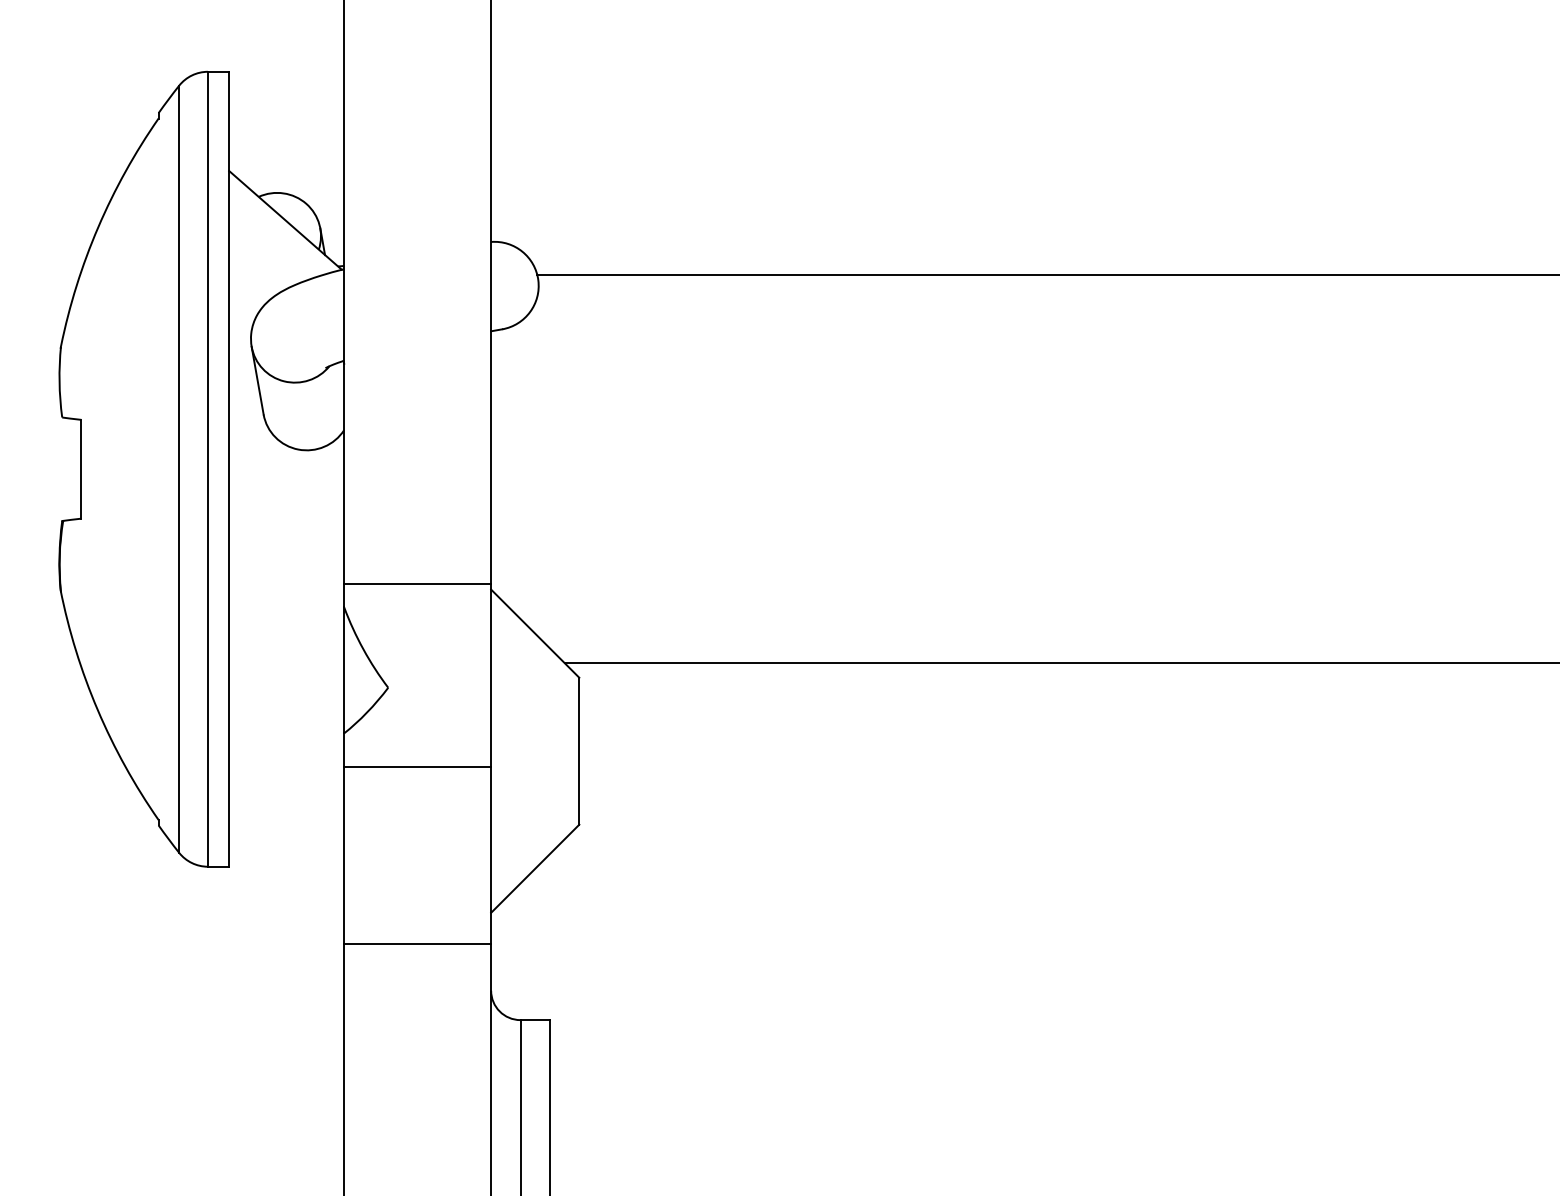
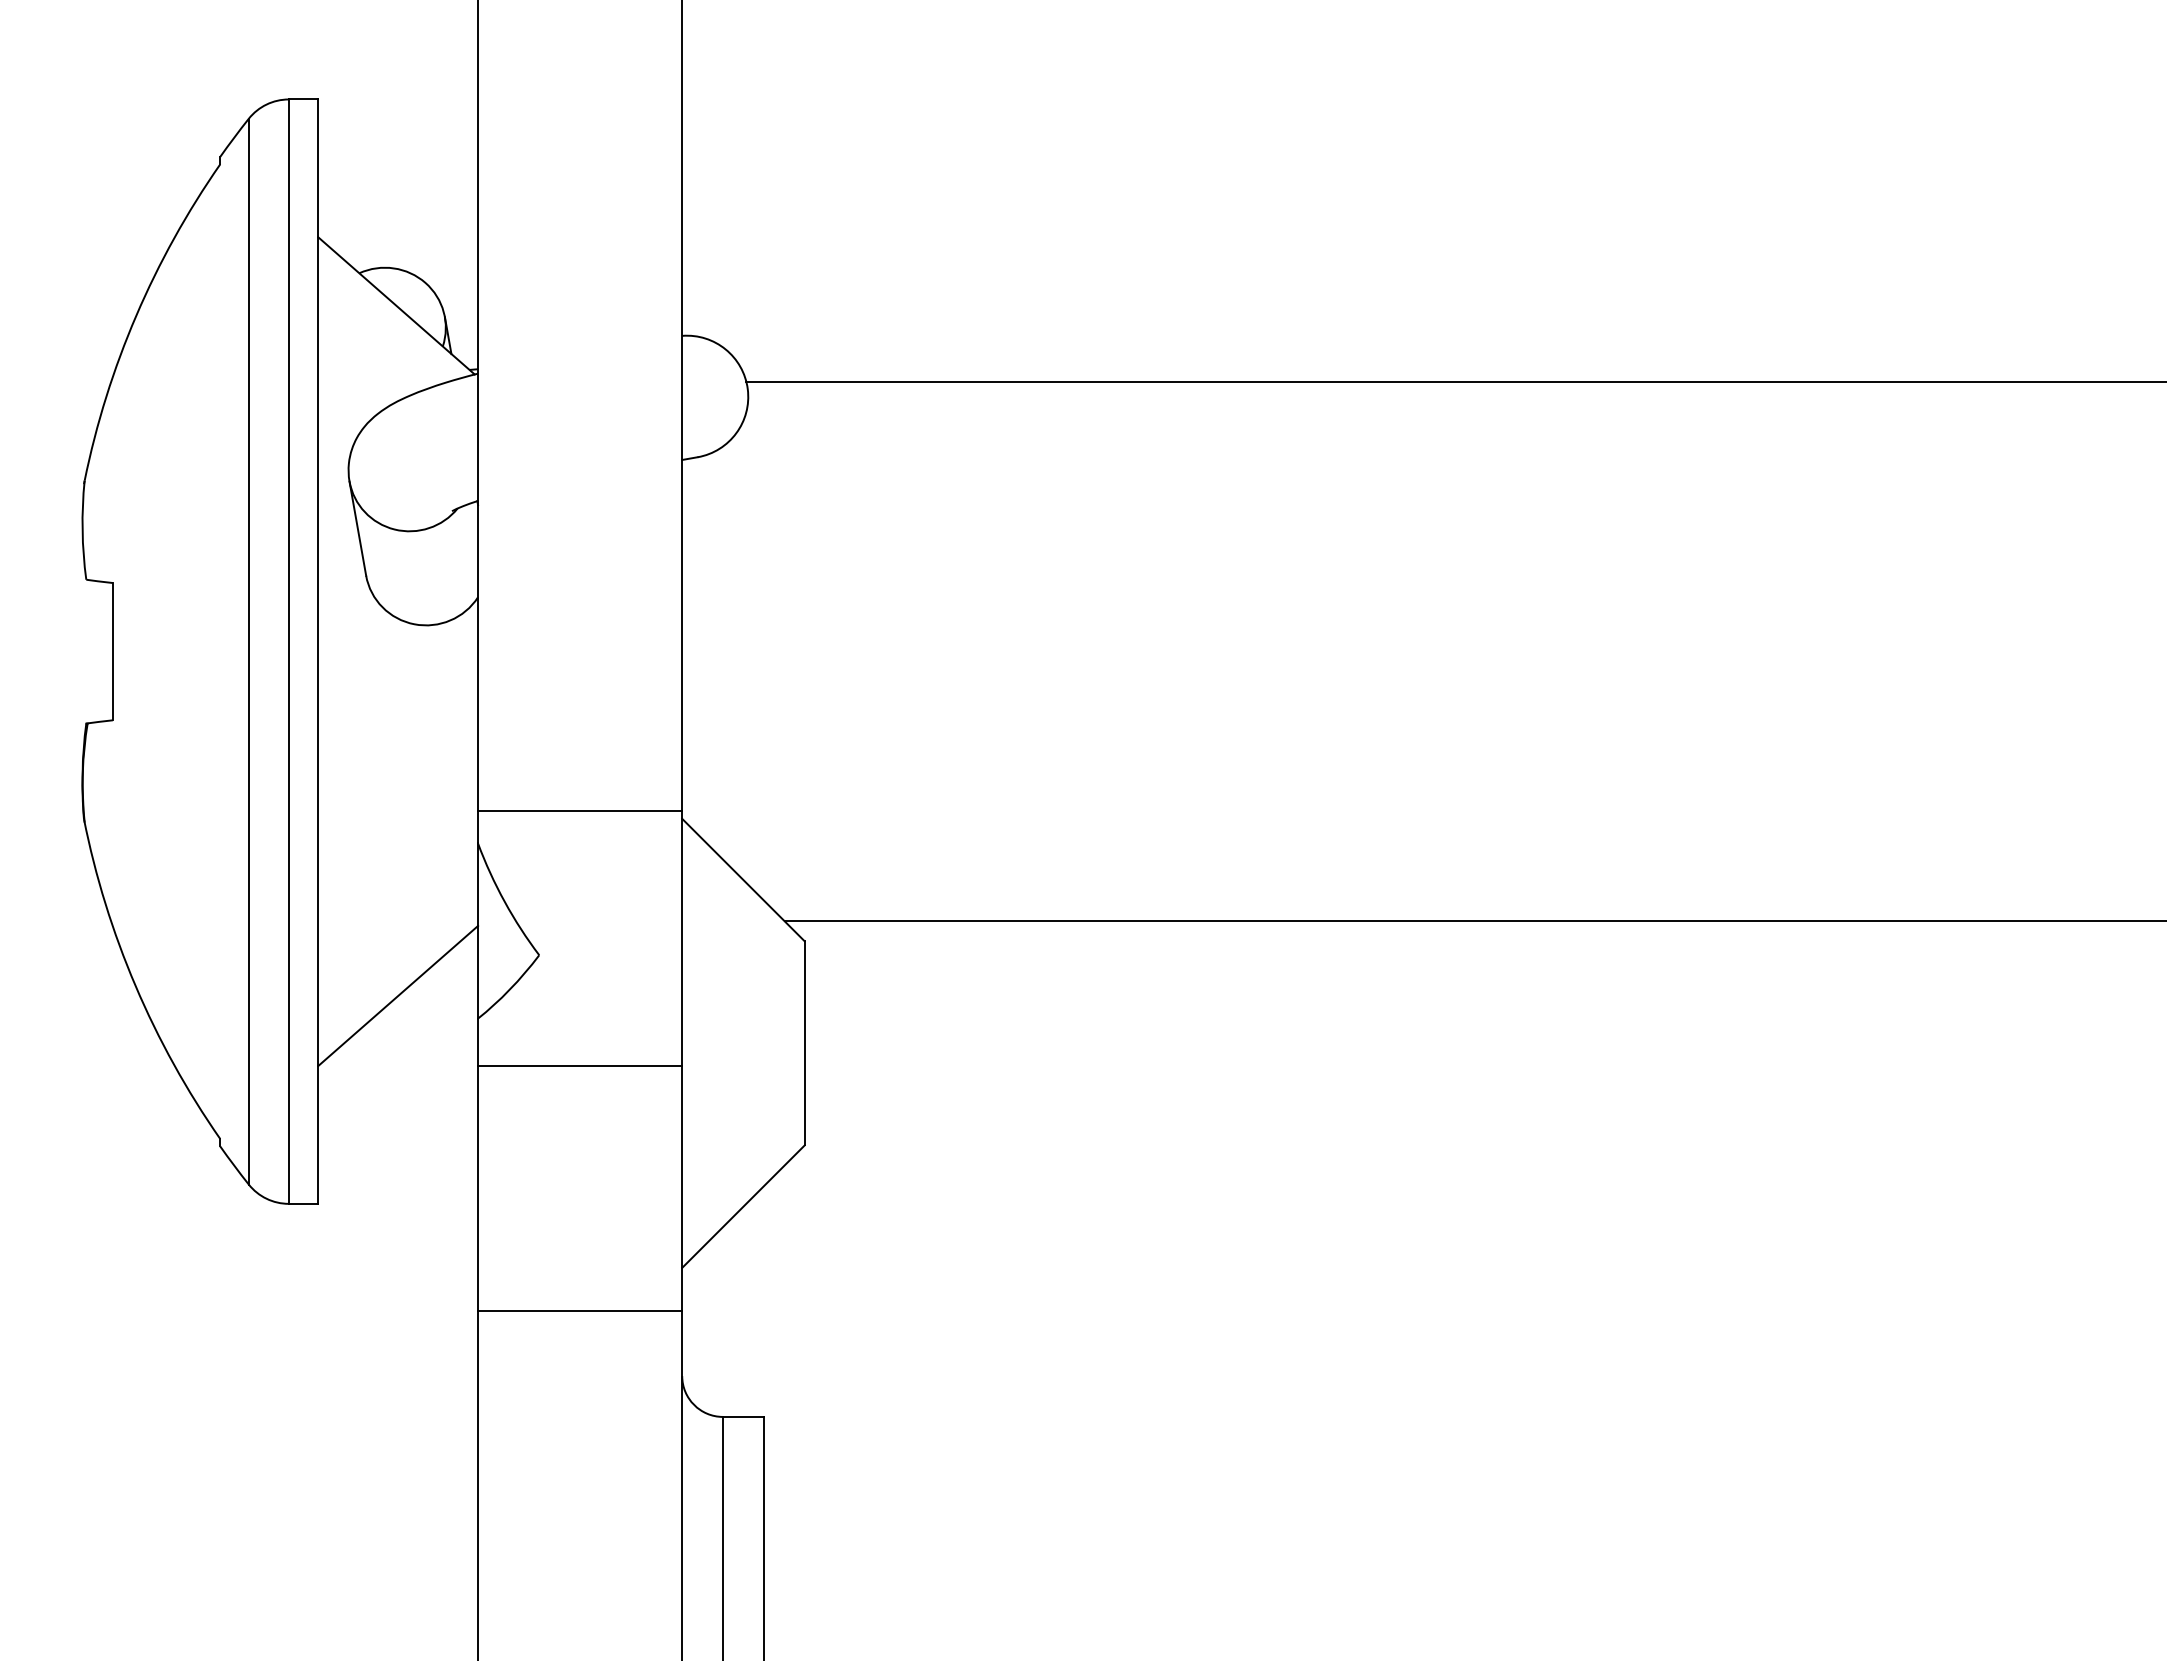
line: (286, 716) -> (398, 995), added

